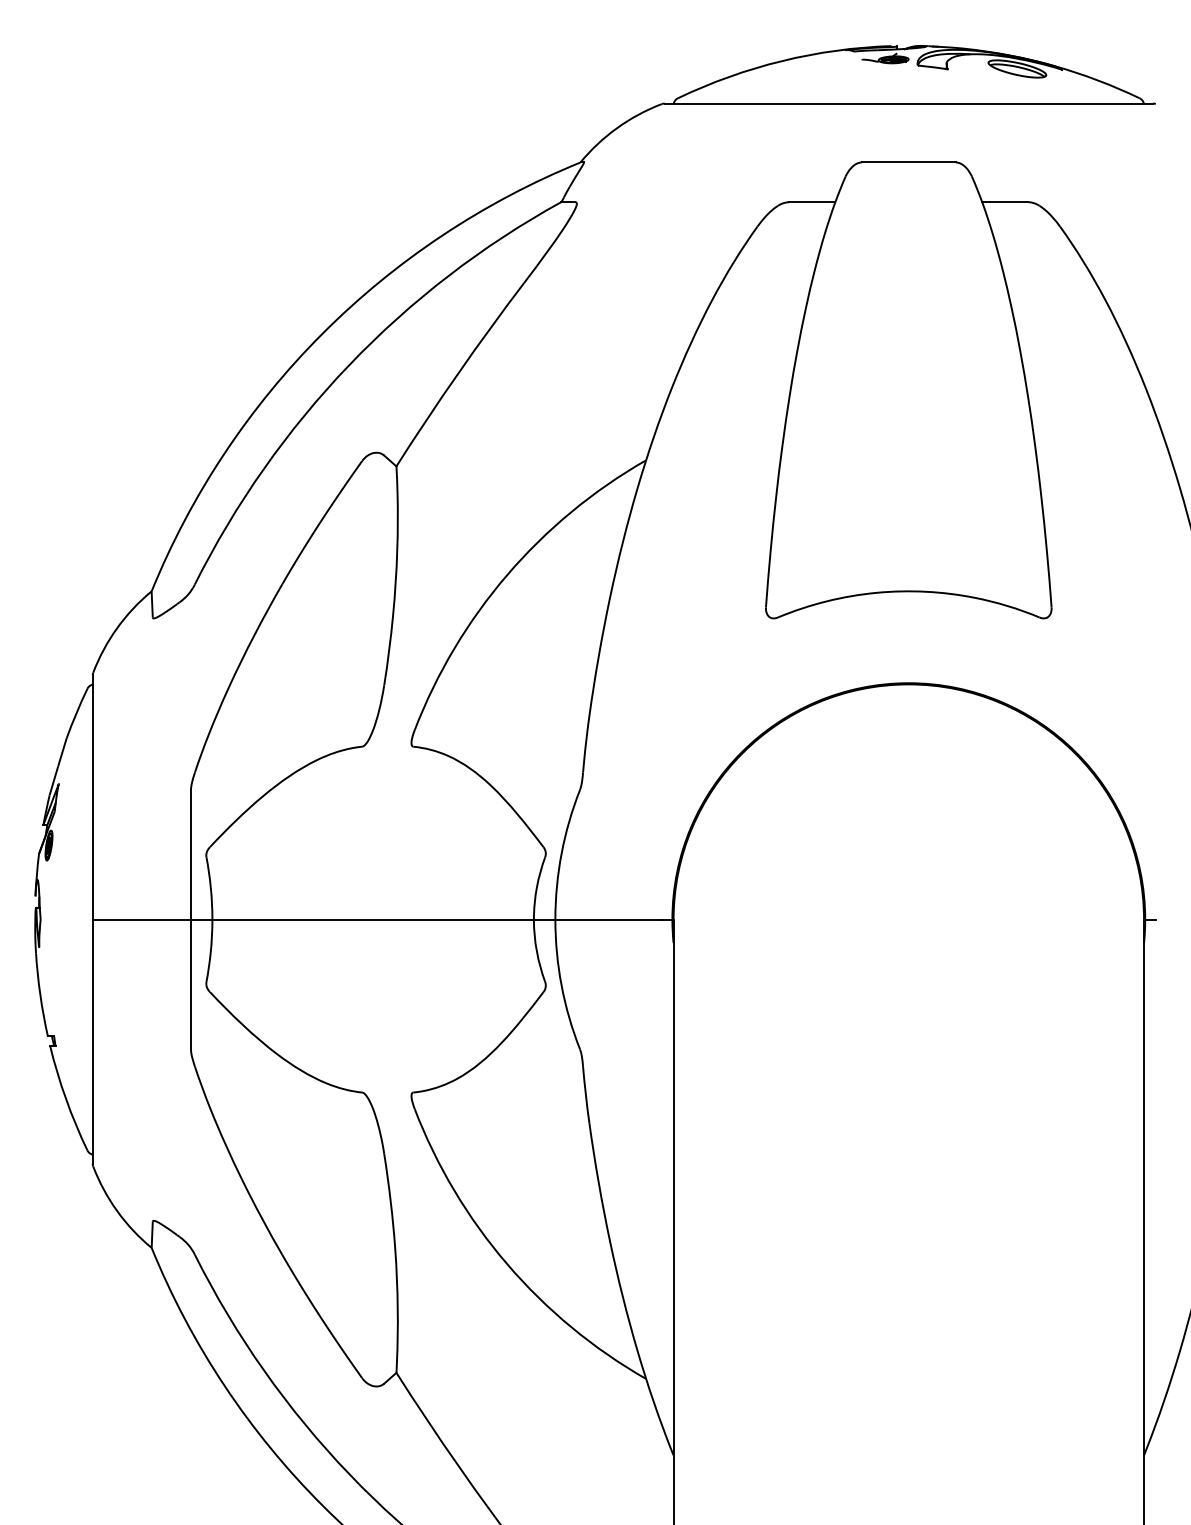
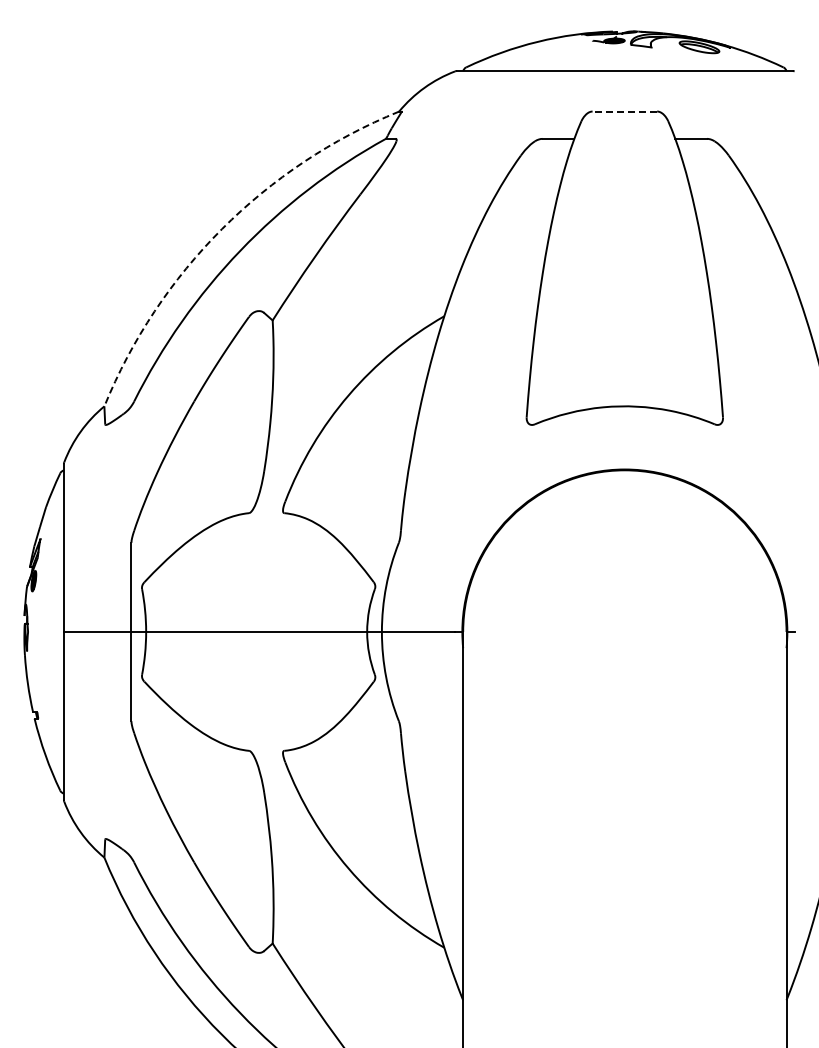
line: (908, 162) -> (624, 111), solid -> dashed
arc: (323, 334) -> (222, 229), solid -> dashed

